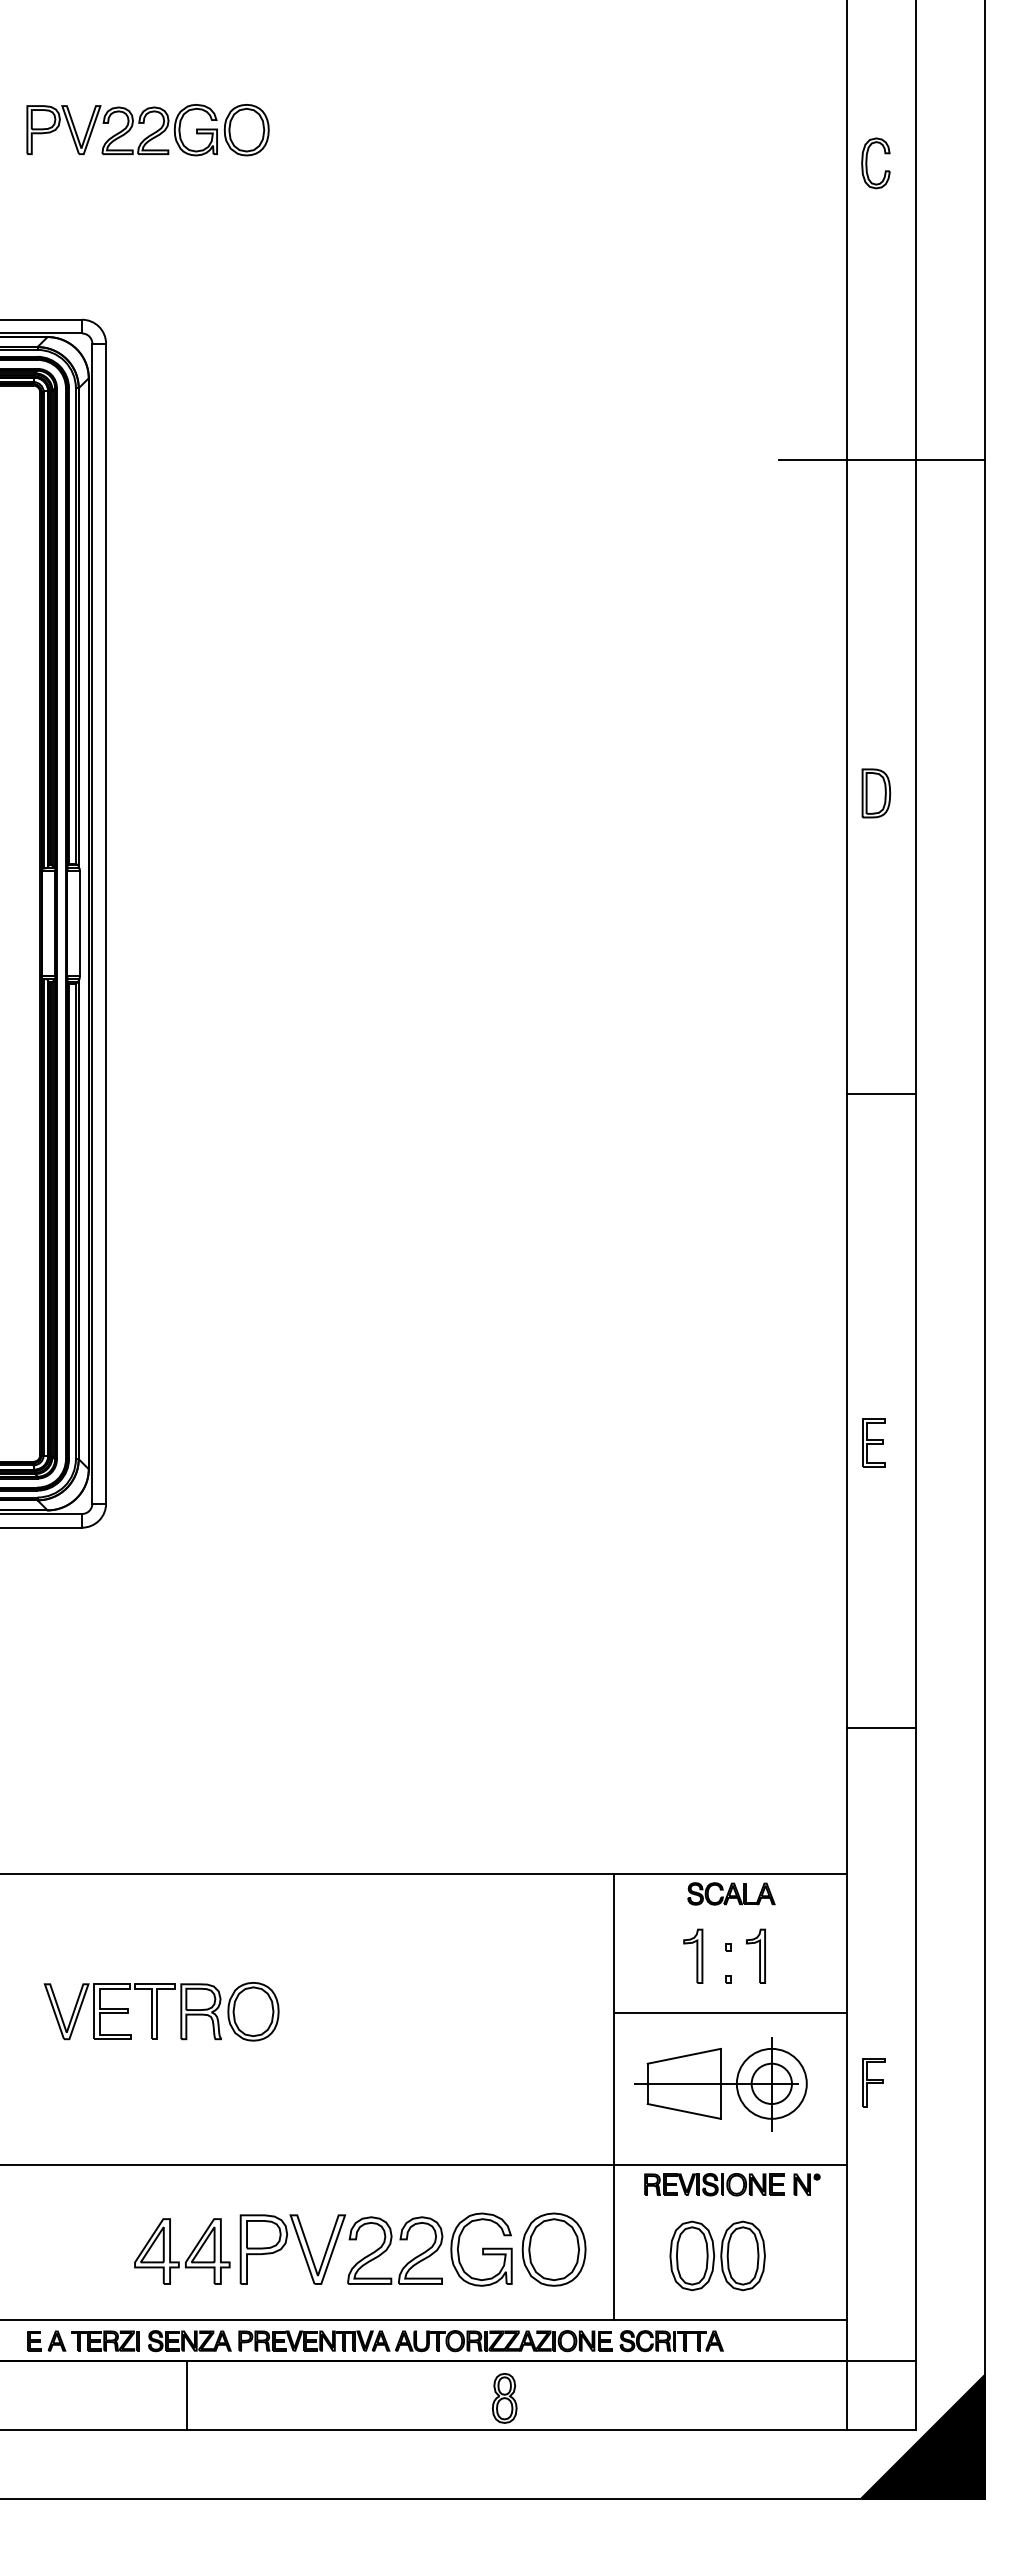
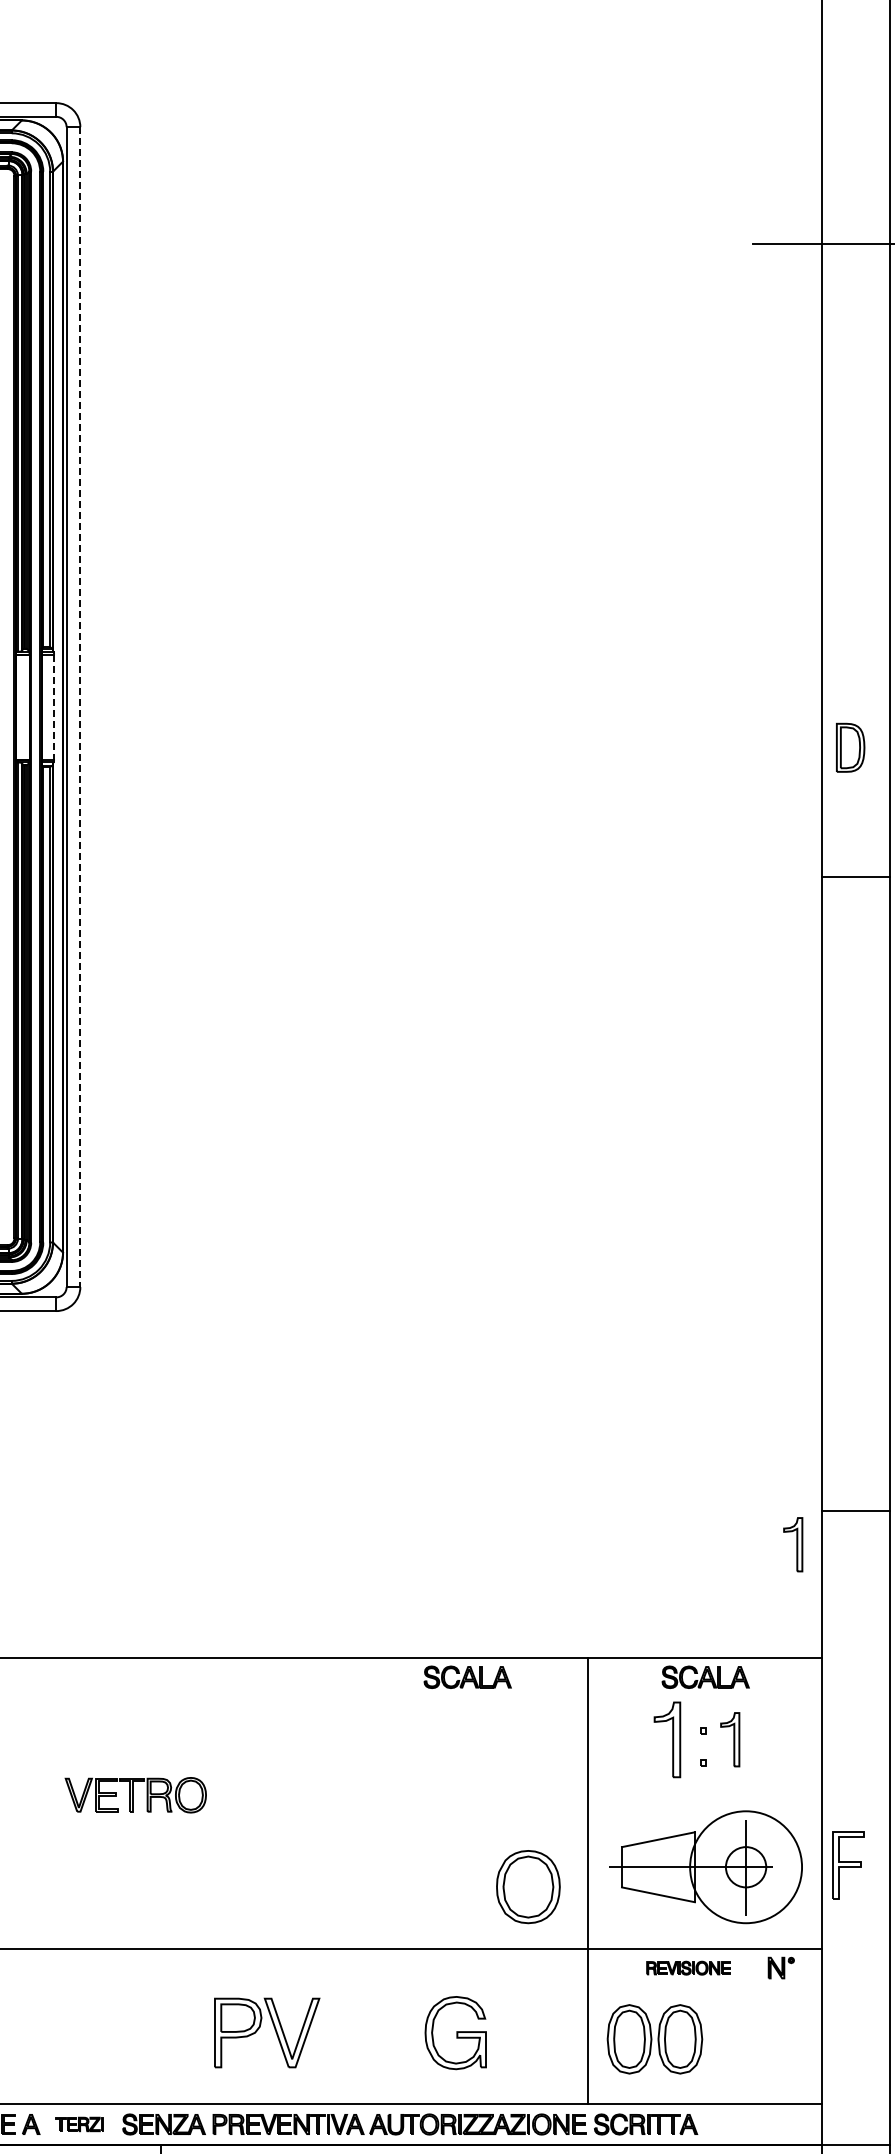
part: (876, 793) -> (850, 747), moved
line: (79, 923) -> (53, 706), solid -> dashed
line: (106, 923) -> (80, 706), solid -> dashed
part: (873, 1442) -> (847, 1225), removed
part: (818, 1760) -> (792, 1543), added
part: (493, 1893) -> (467, 1676), added
part: (693, 1955) -> (667, 1738), size x1.4
part: (161, 2011) -> (135, 1794), size x0.6
line: (730, 2013) -> (704, 1796), removed
part: (873, 2082) -> (847, 1865), size x1.4
circle: (771, 2083) -> (745, 1866), size x1.6
part: (714, 2184) -> (688, 1967), size x0.6
part: (389, 2247) -> (363, 2030), removed
part: (553, 2249) -> (527, 1886), moved
part: (189, 2254) -> (163, 2037), removed
part: (717, 2255) -> (654, 2038), moved
part: (105, 2340) -> (79, 2123), size x0.7

